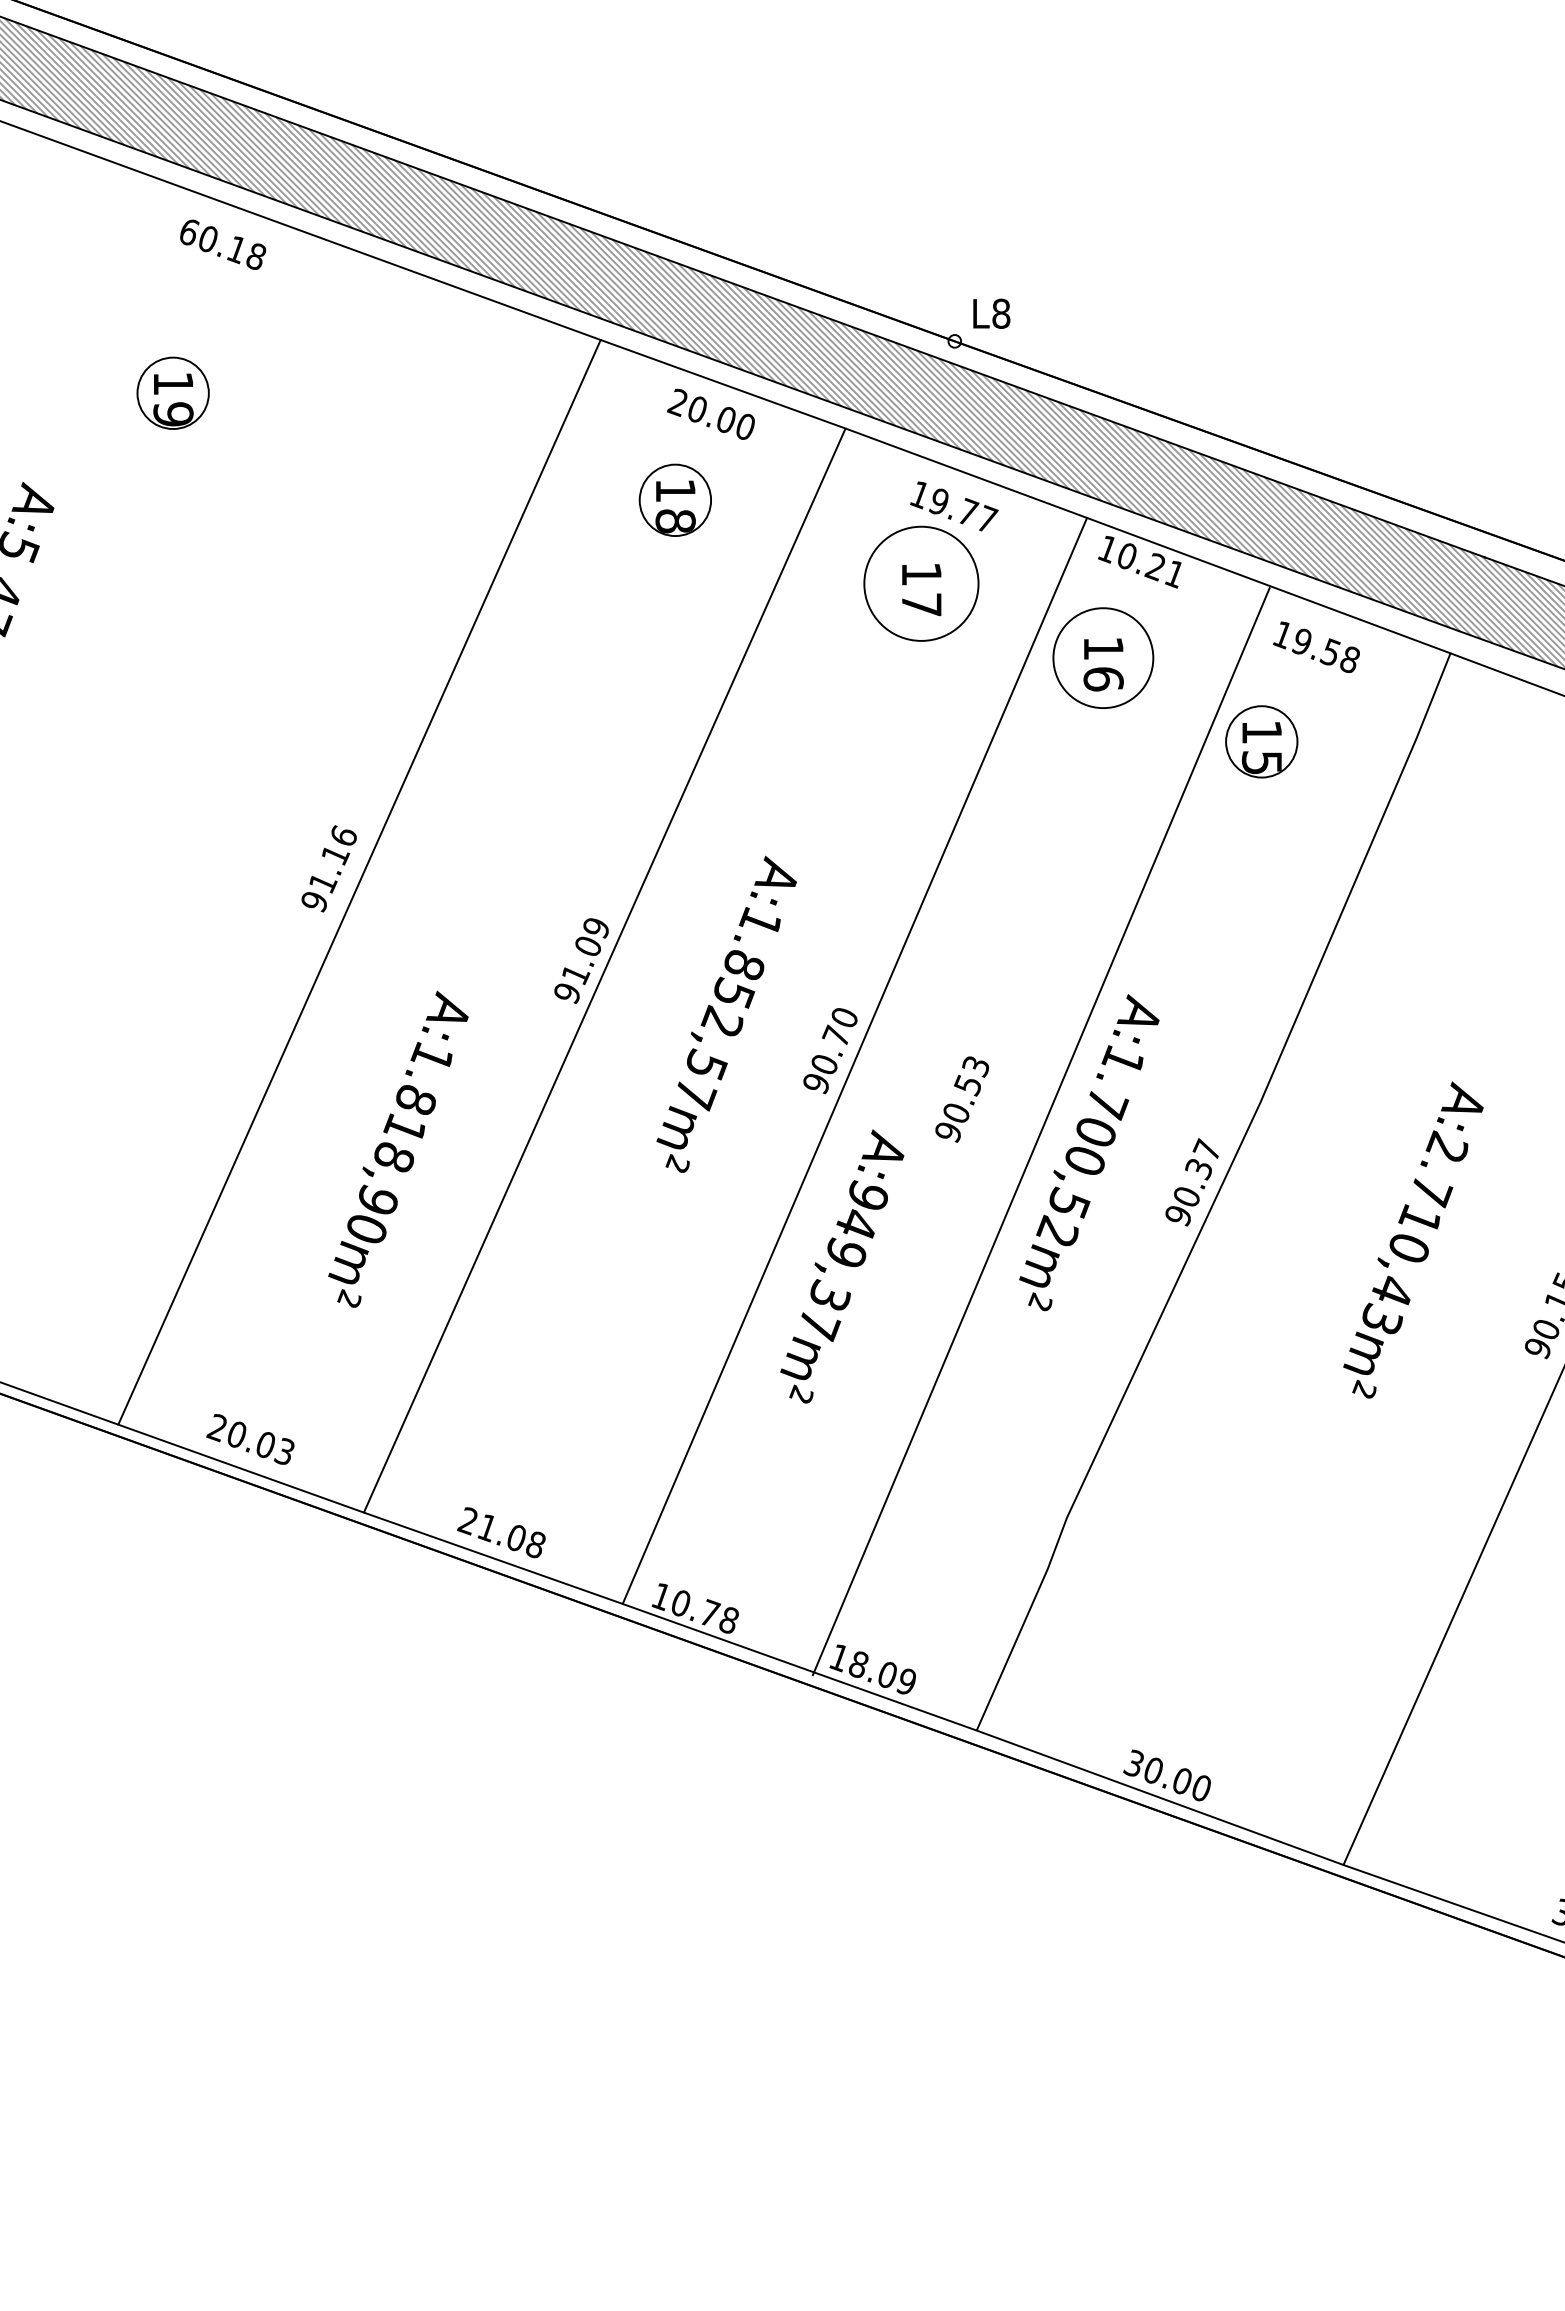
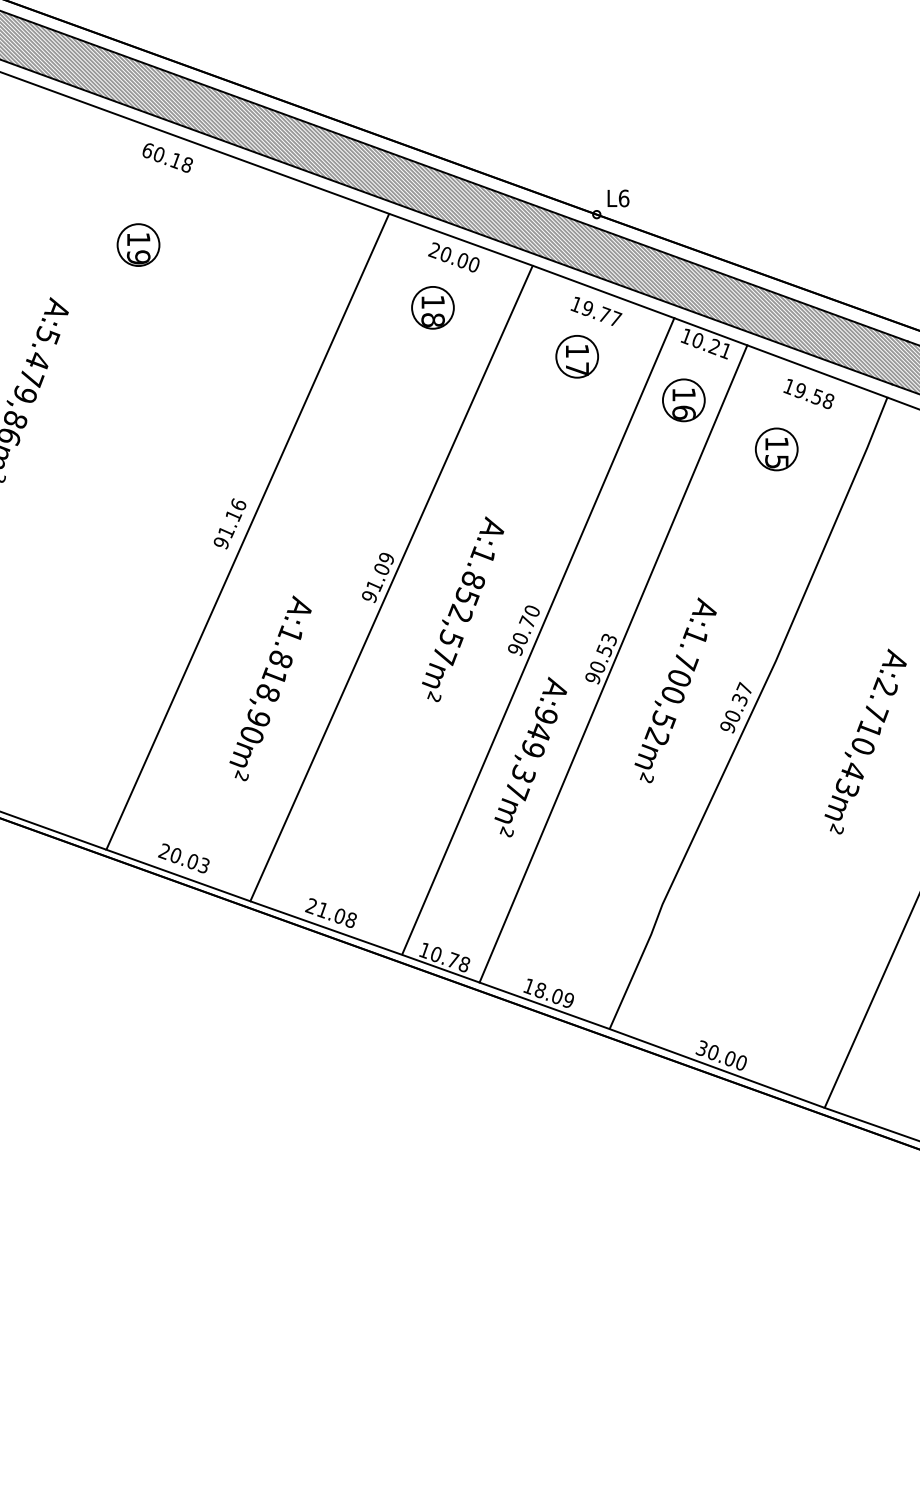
text: (1000, 313) -> (623, 198), L8 -> L6
circle: (921, 583) -> (577, 356), size x0.62
circle: (1102, 658) -> (683, 400), size x0.71
line: (1041, 1130) -> (613, 663), moved

